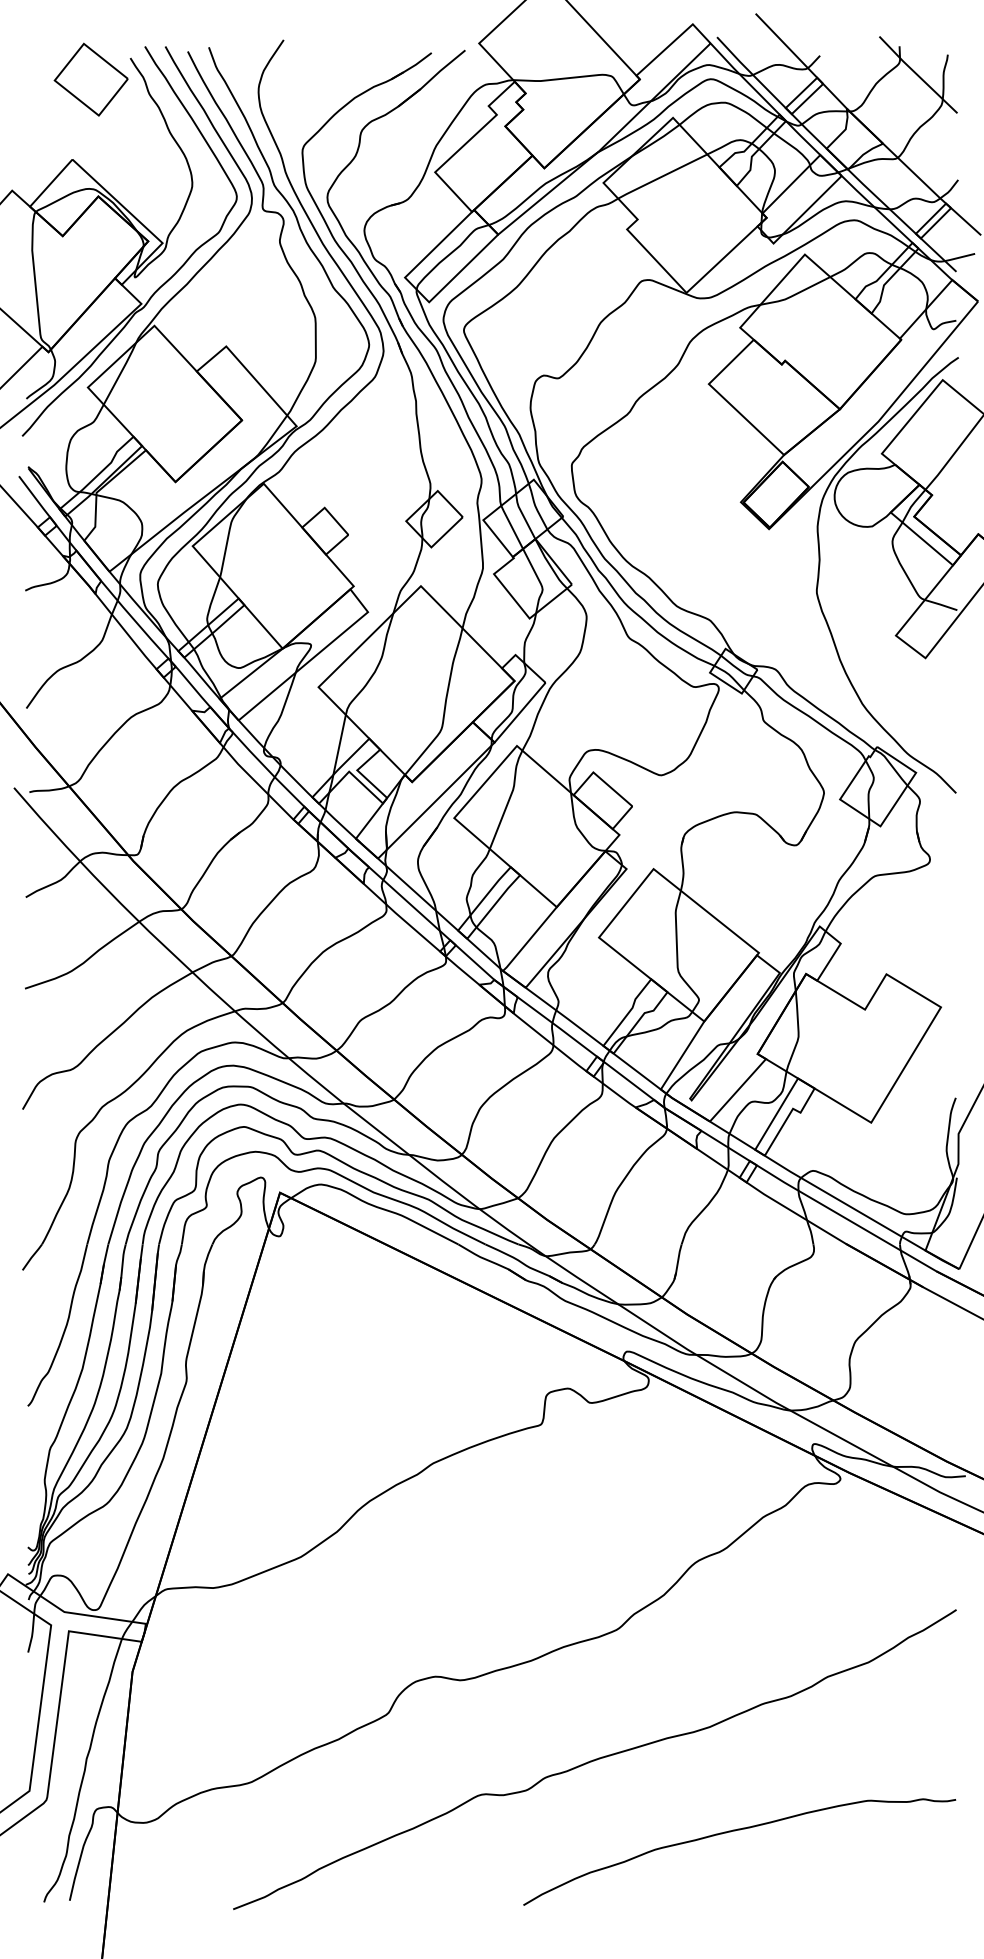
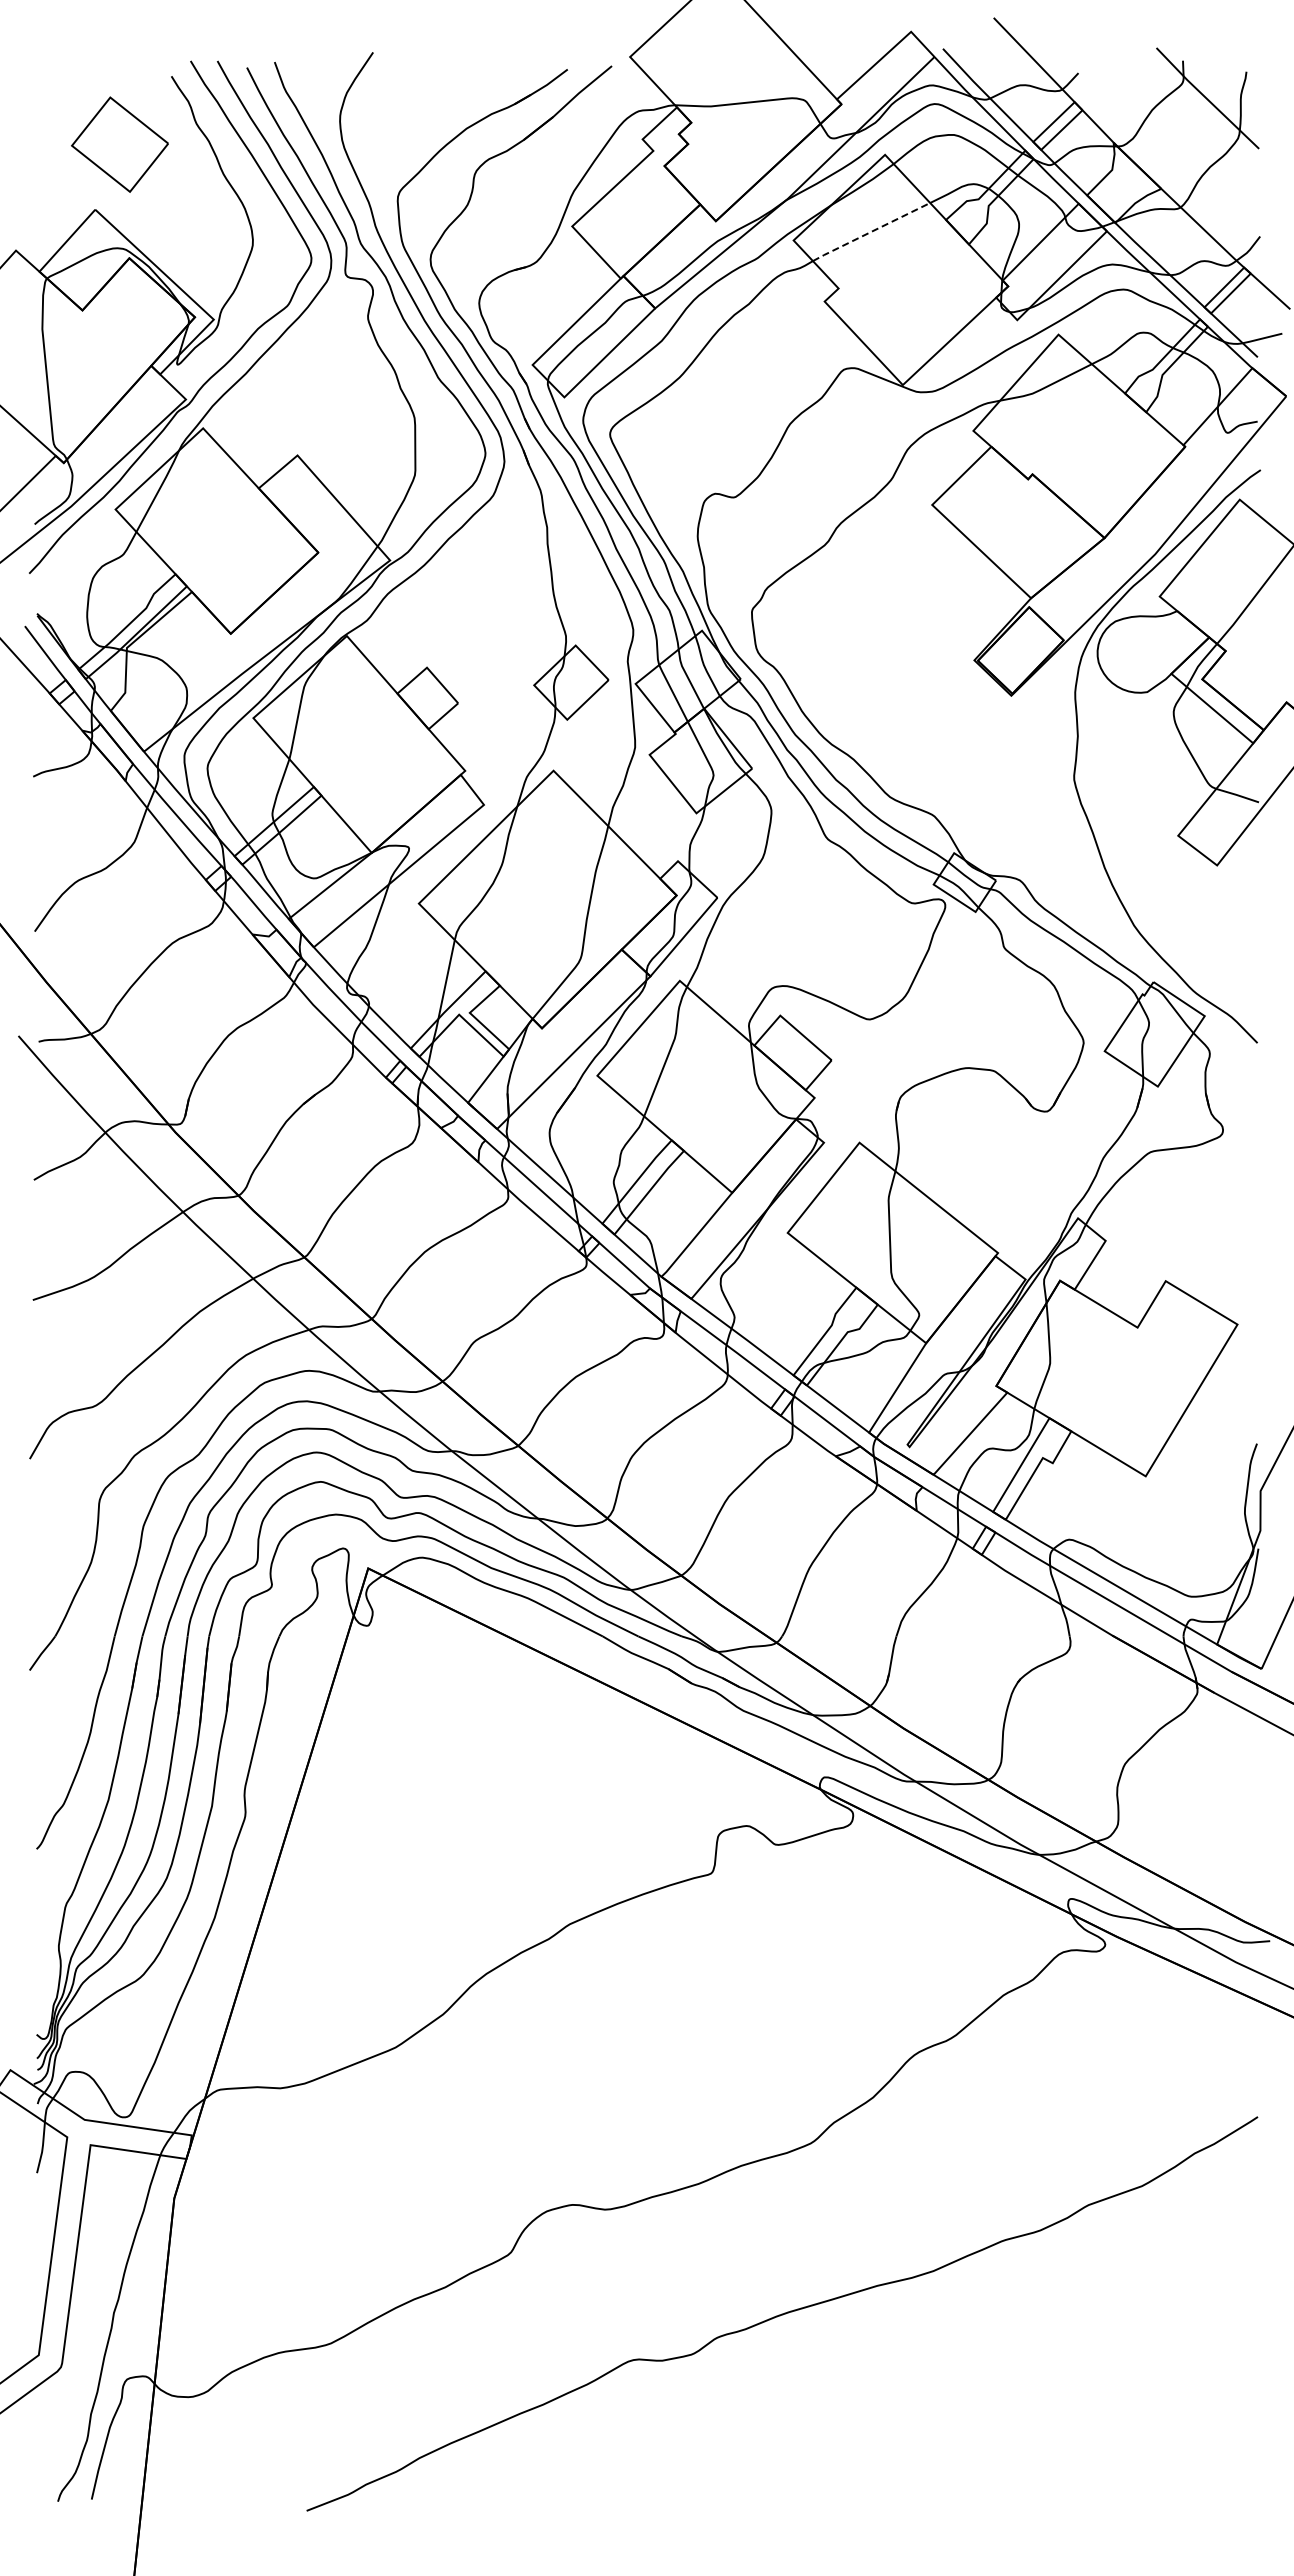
part: (90, 79) -> (119, 144), moved
line: (662, 176) -> (871, 231), solid -> dashed
curve: (734, 1831) -> (965, 2408), removed

